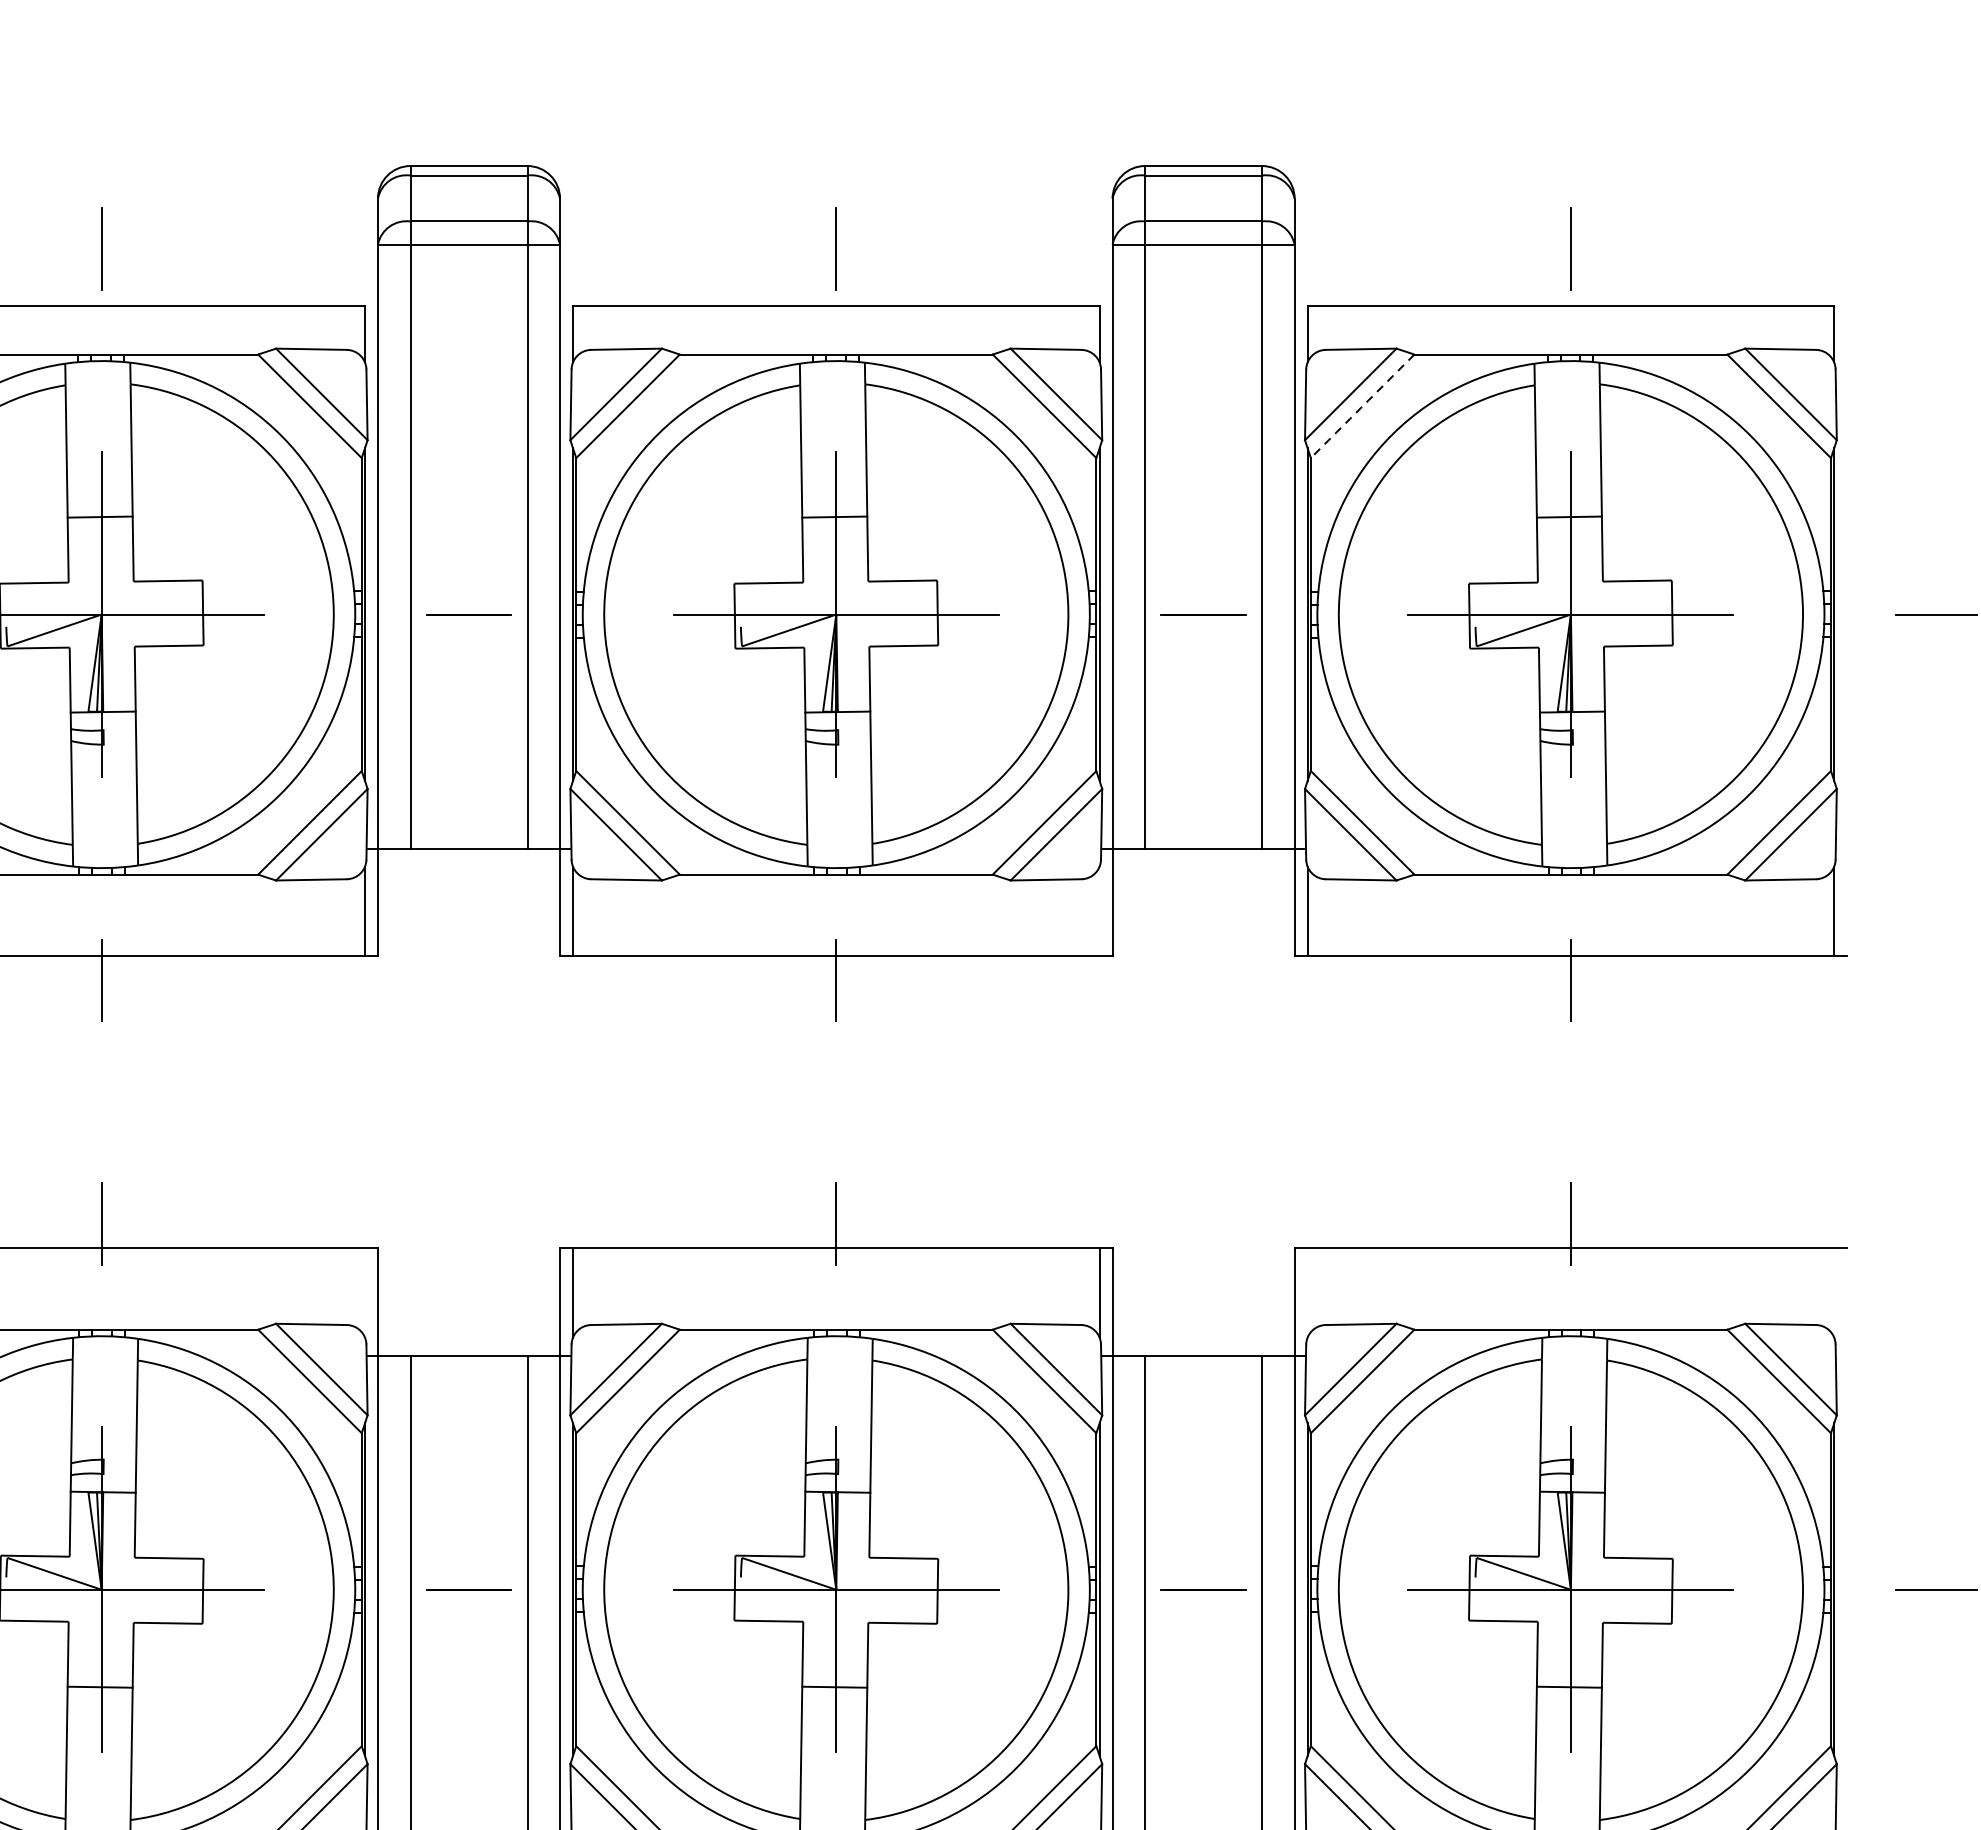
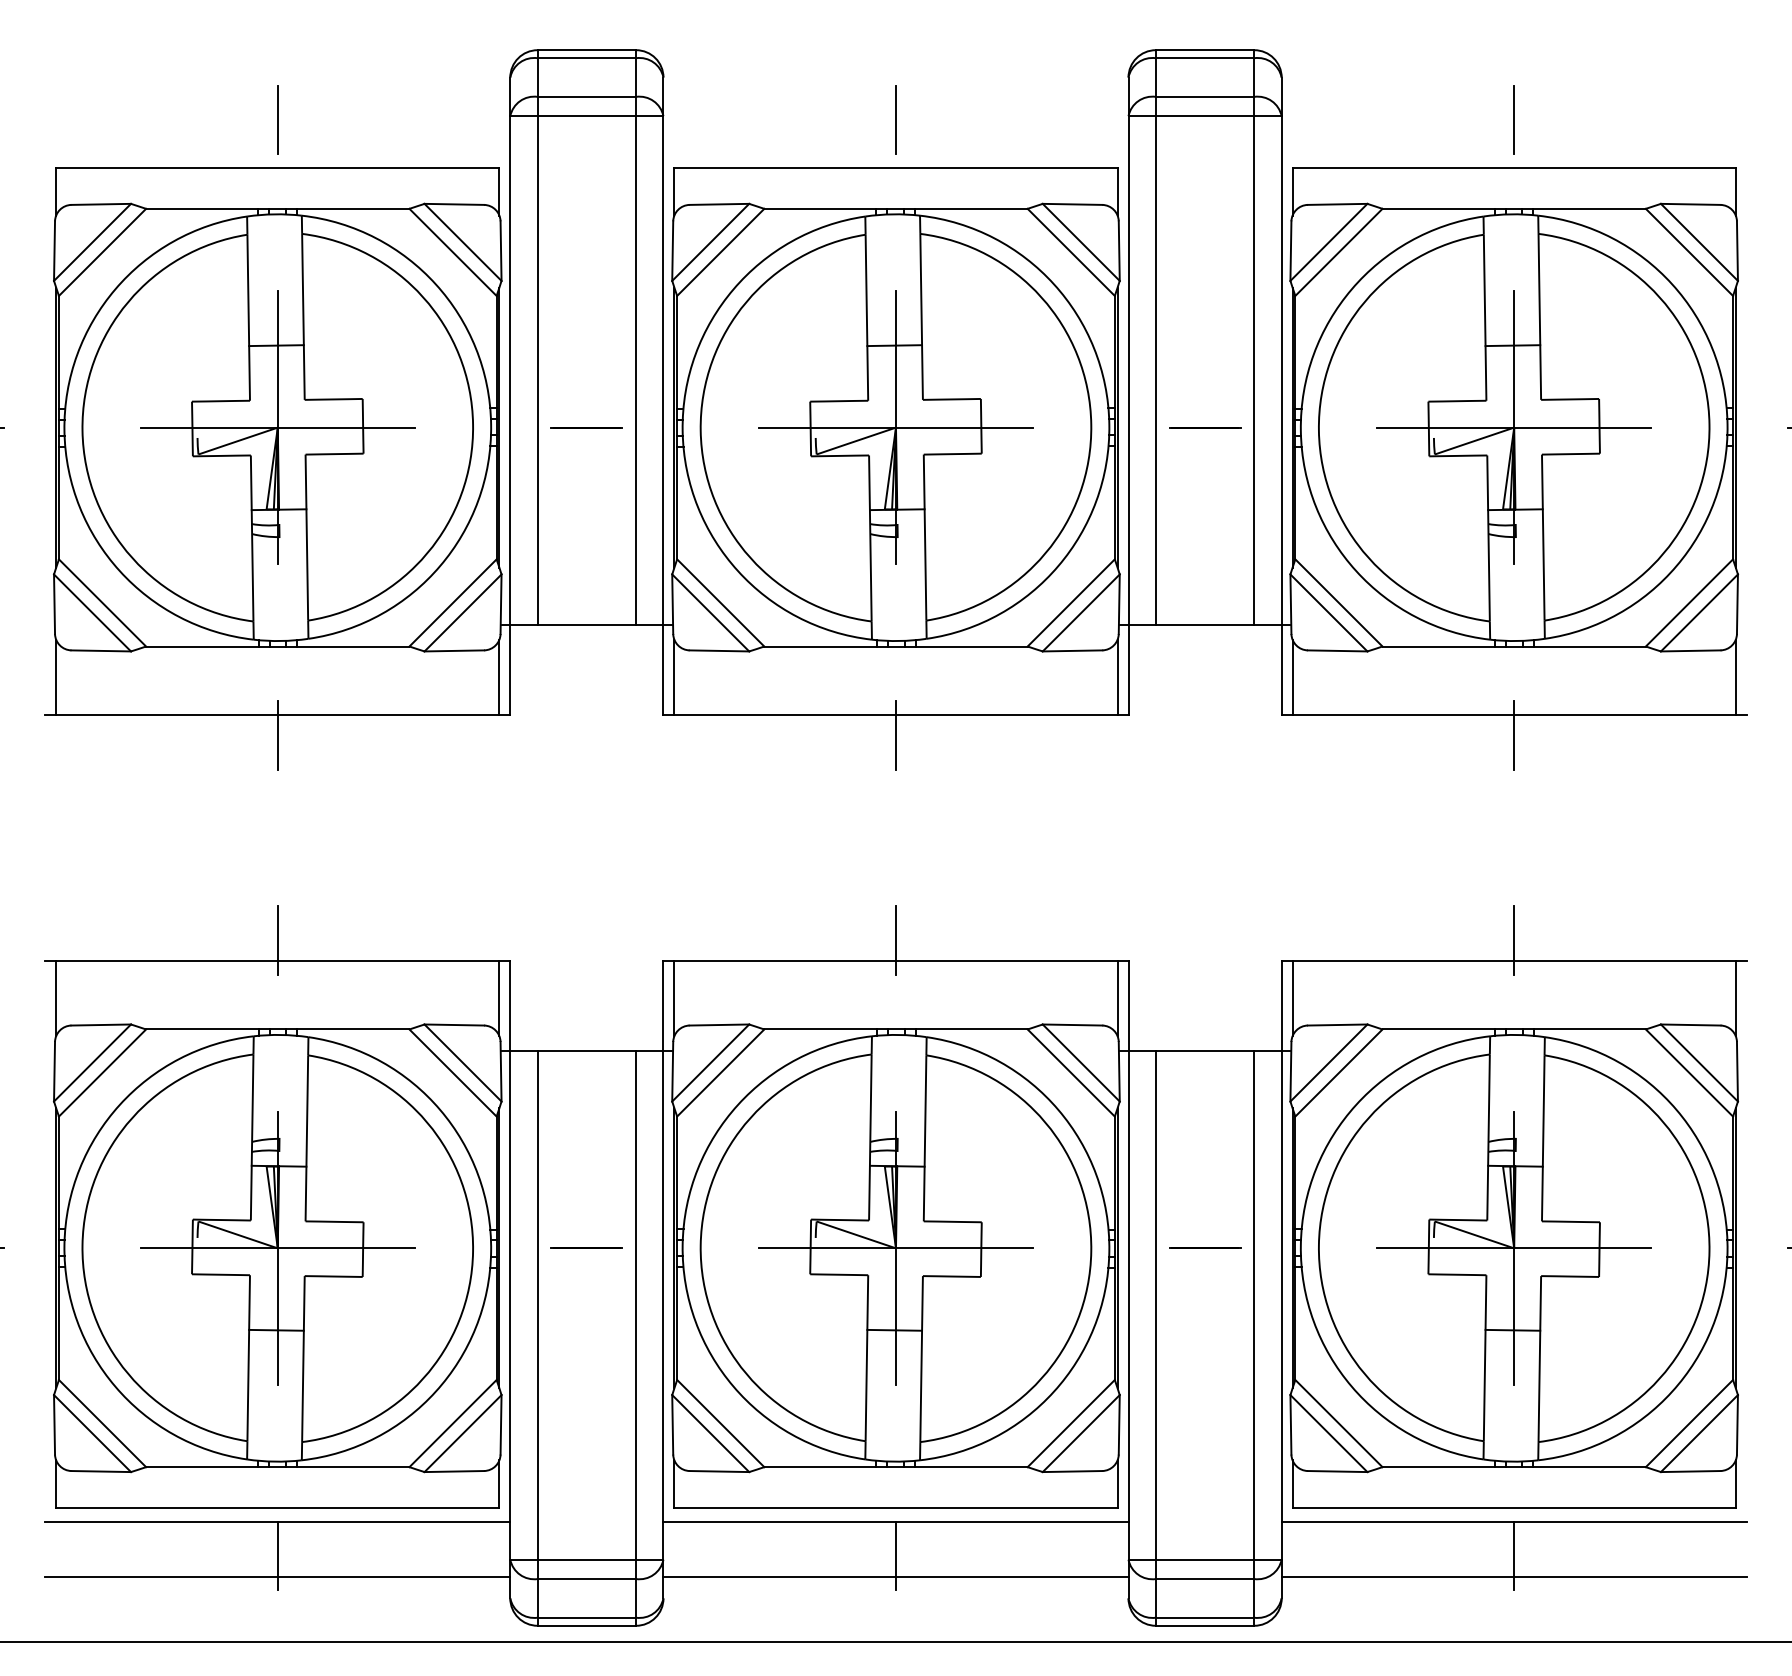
line: (1362, 406) -> (1338, 252), dashed -> solid
line: (1099, 910) -> (1117, 676), added
line: (365, 1292) -> (499, 998), added
line: (1307, 1292) -> (1292, 998), added
line: (1833, 1292) -> (1735, 998), added

